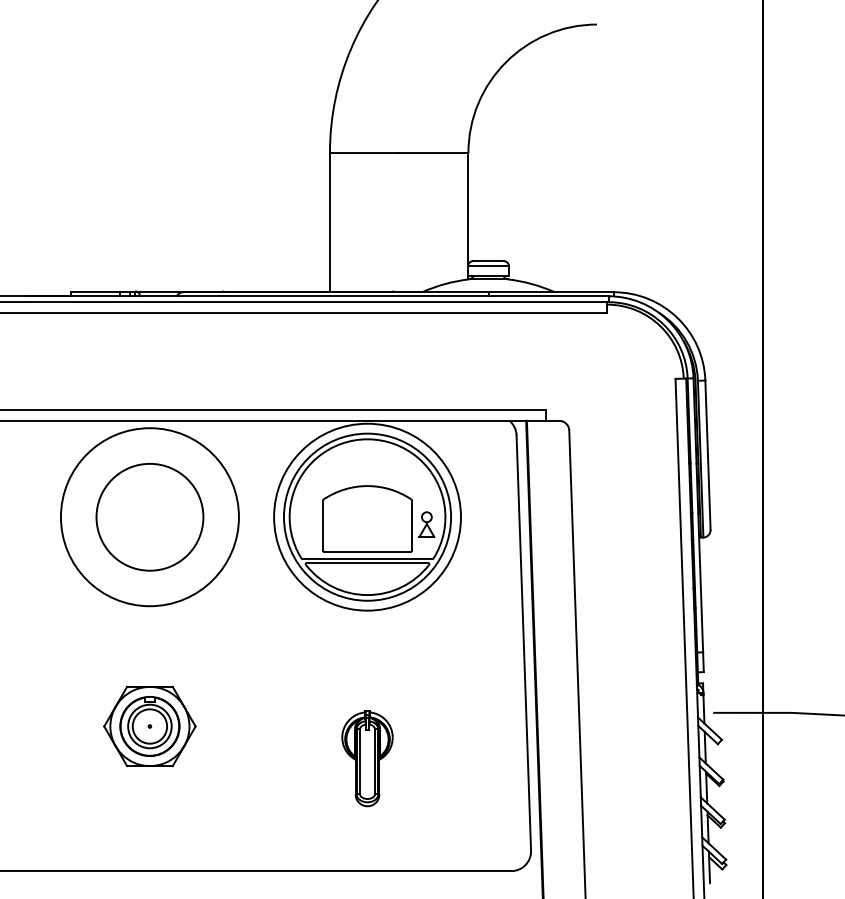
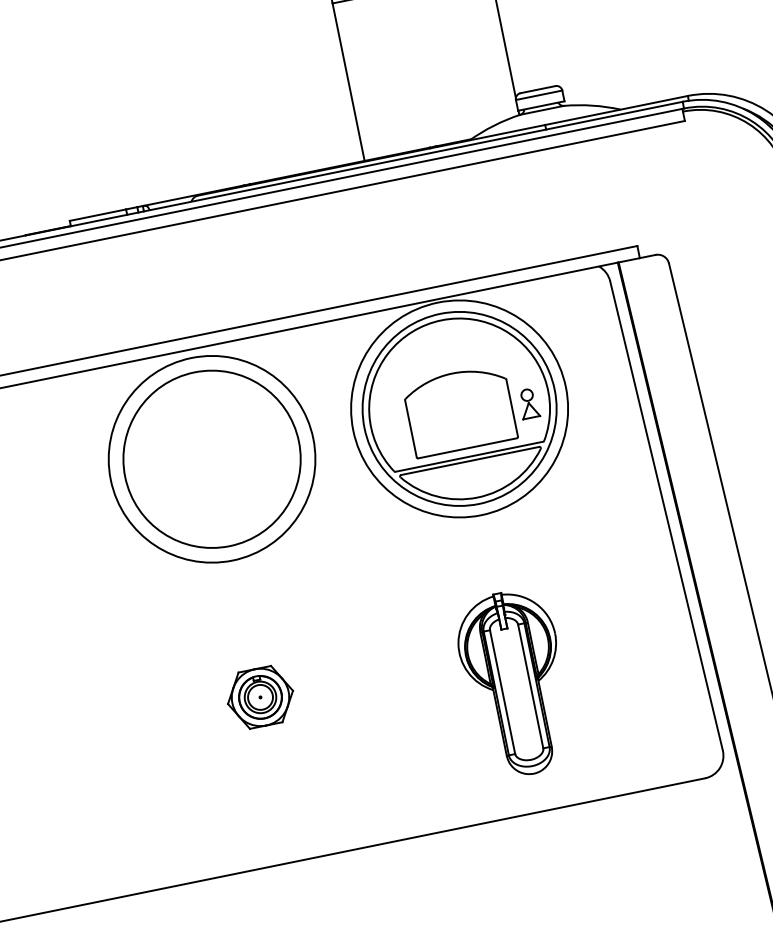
circle: (149, 517) -> (211, 459), size x1.43
part: (149, 726) -> (259, 697), size x0.62
part: (367, 758) -> (515, 683), size x1.67

